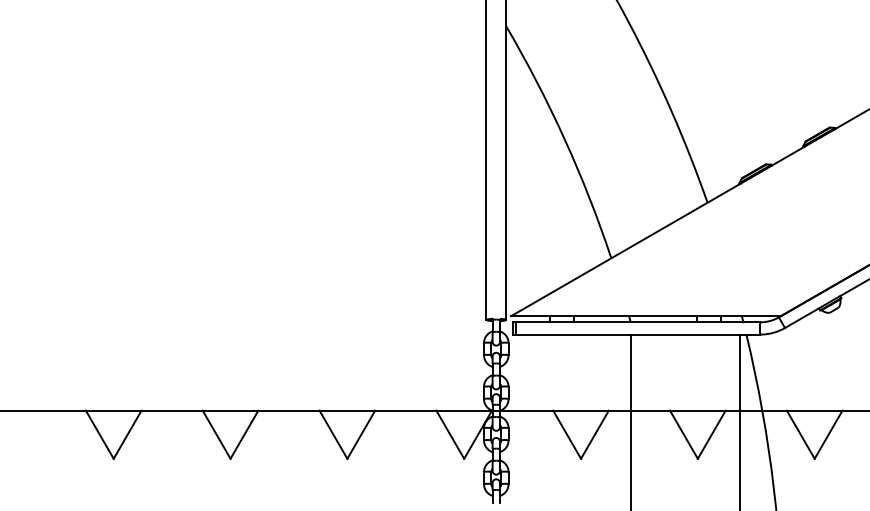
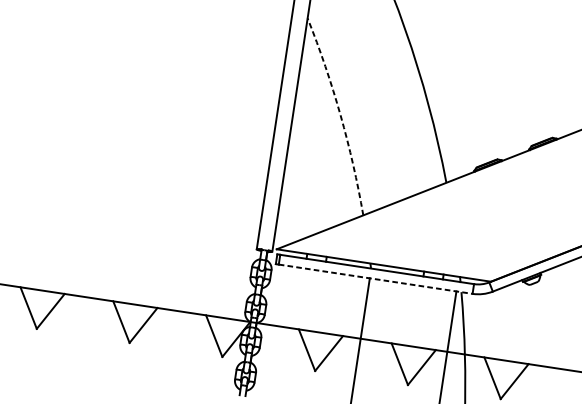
arc: (564, 139) -> (340, 115), solid -> dashed
line: (638, 334) -> (375, 279), solid -> dashed

